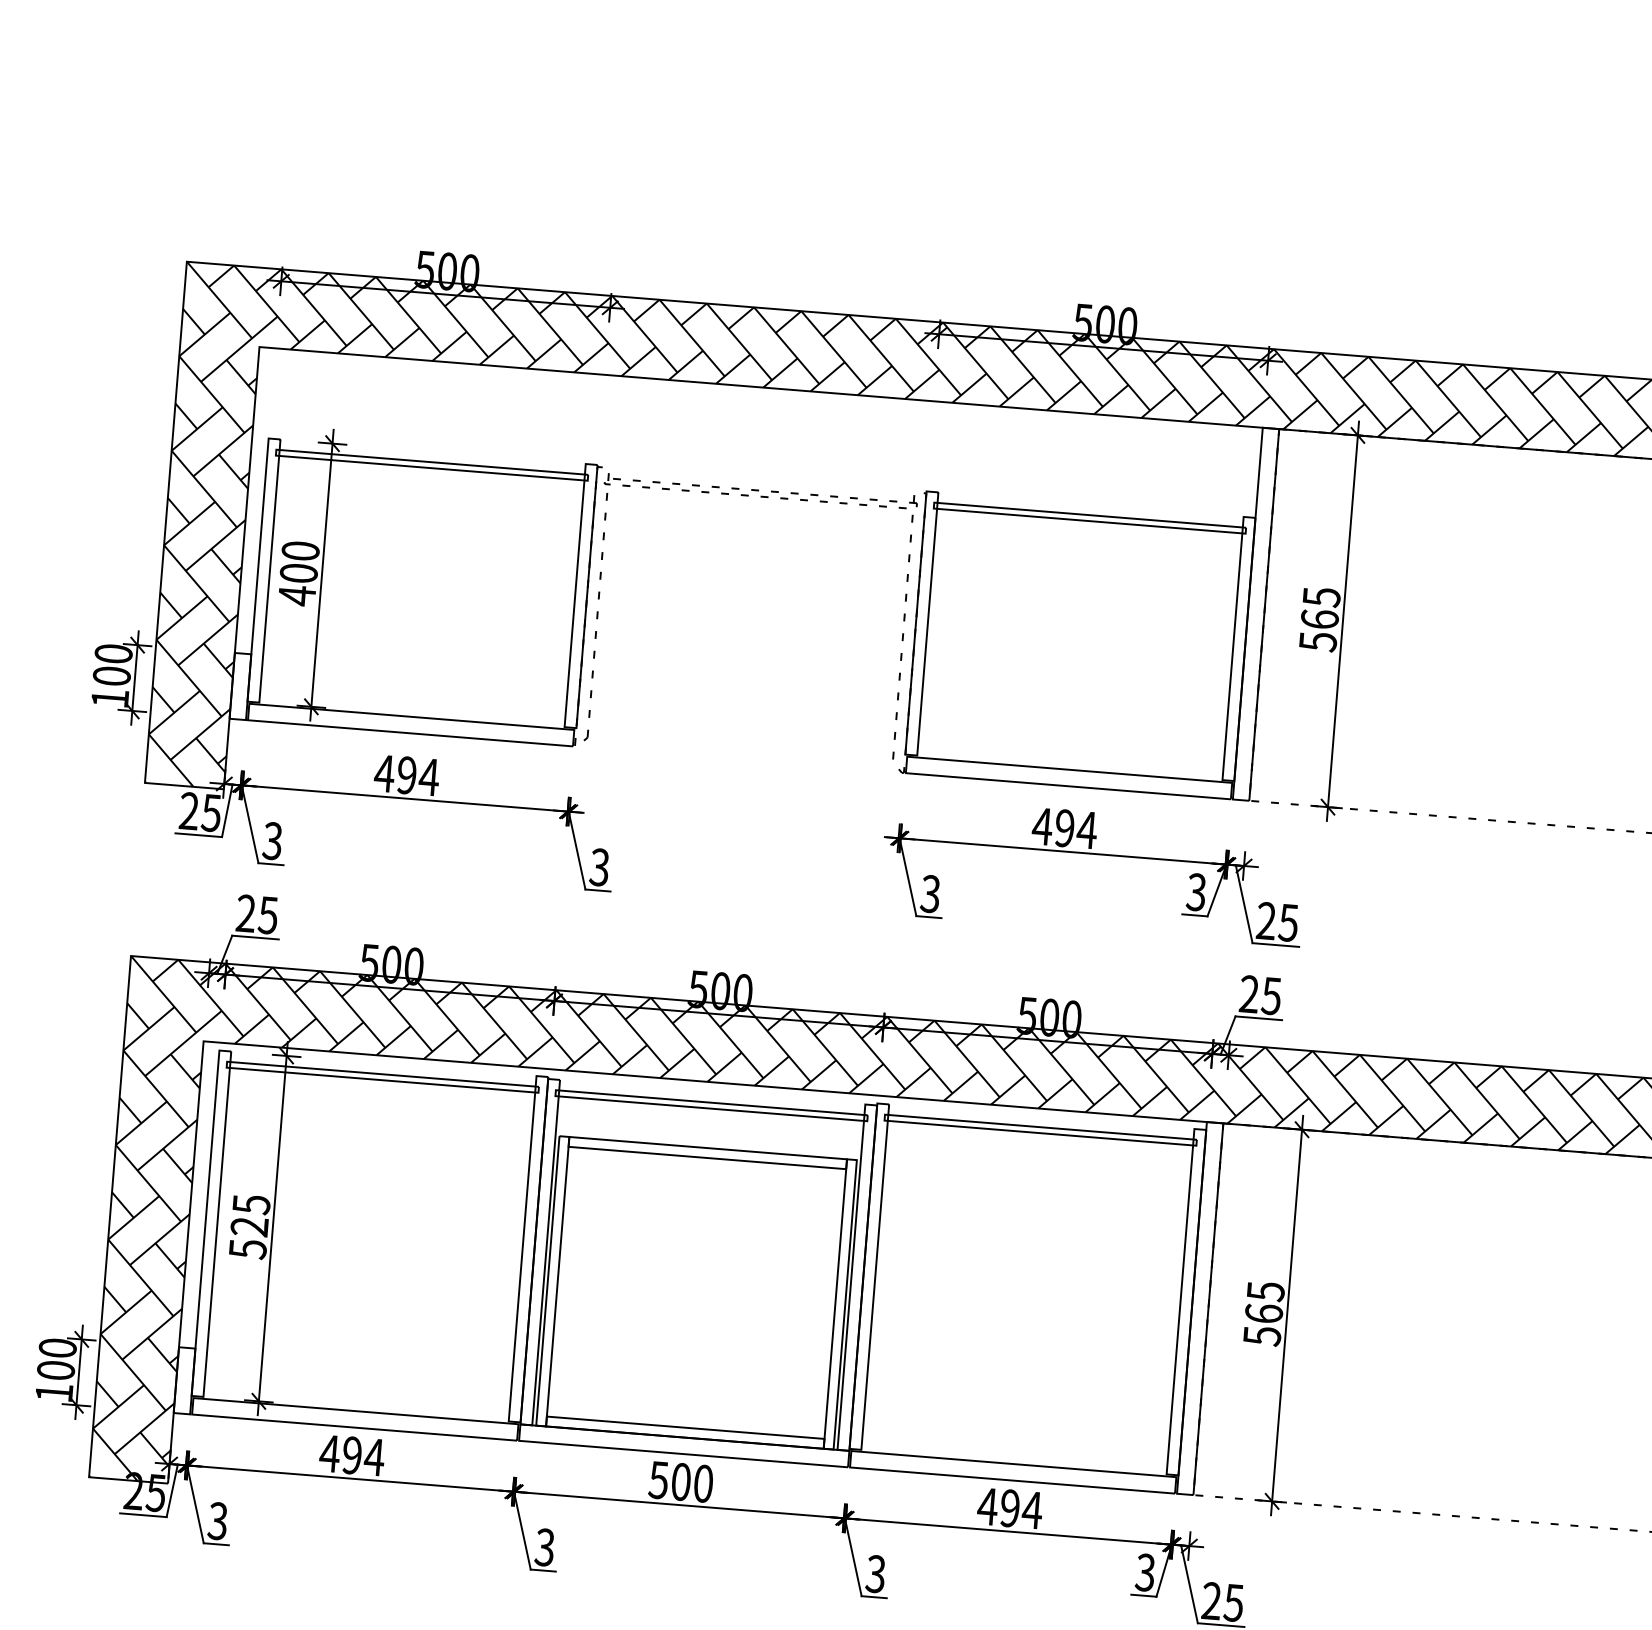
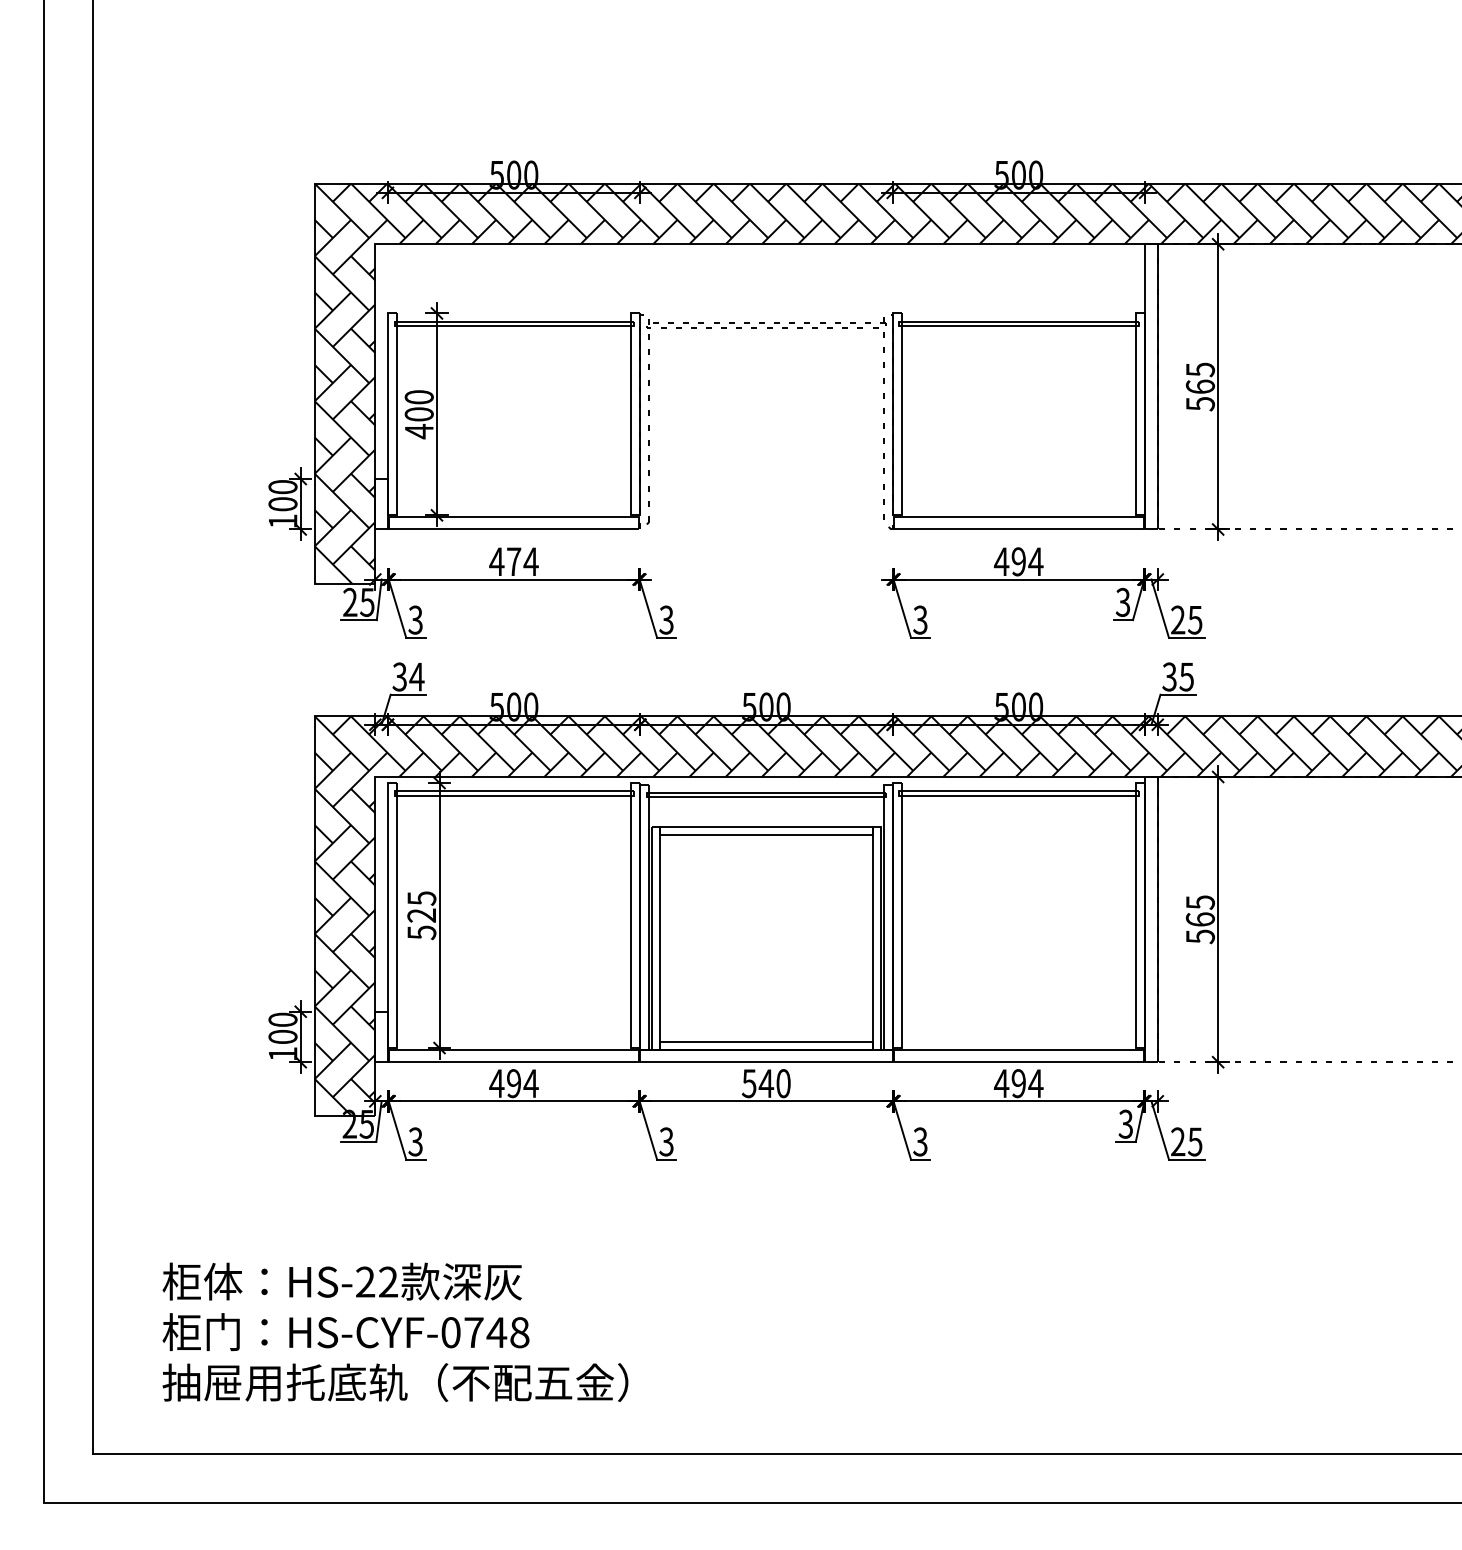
text: (407, 775) -> (514, 561), 494 -> 474
text: (257, 913) -> (408, 676), 25 -> 34
text: (1249, 994) -> (1169, 677), 25 -> 35
text: (681, 1481) -> (766, 1083), 500 -> 540

